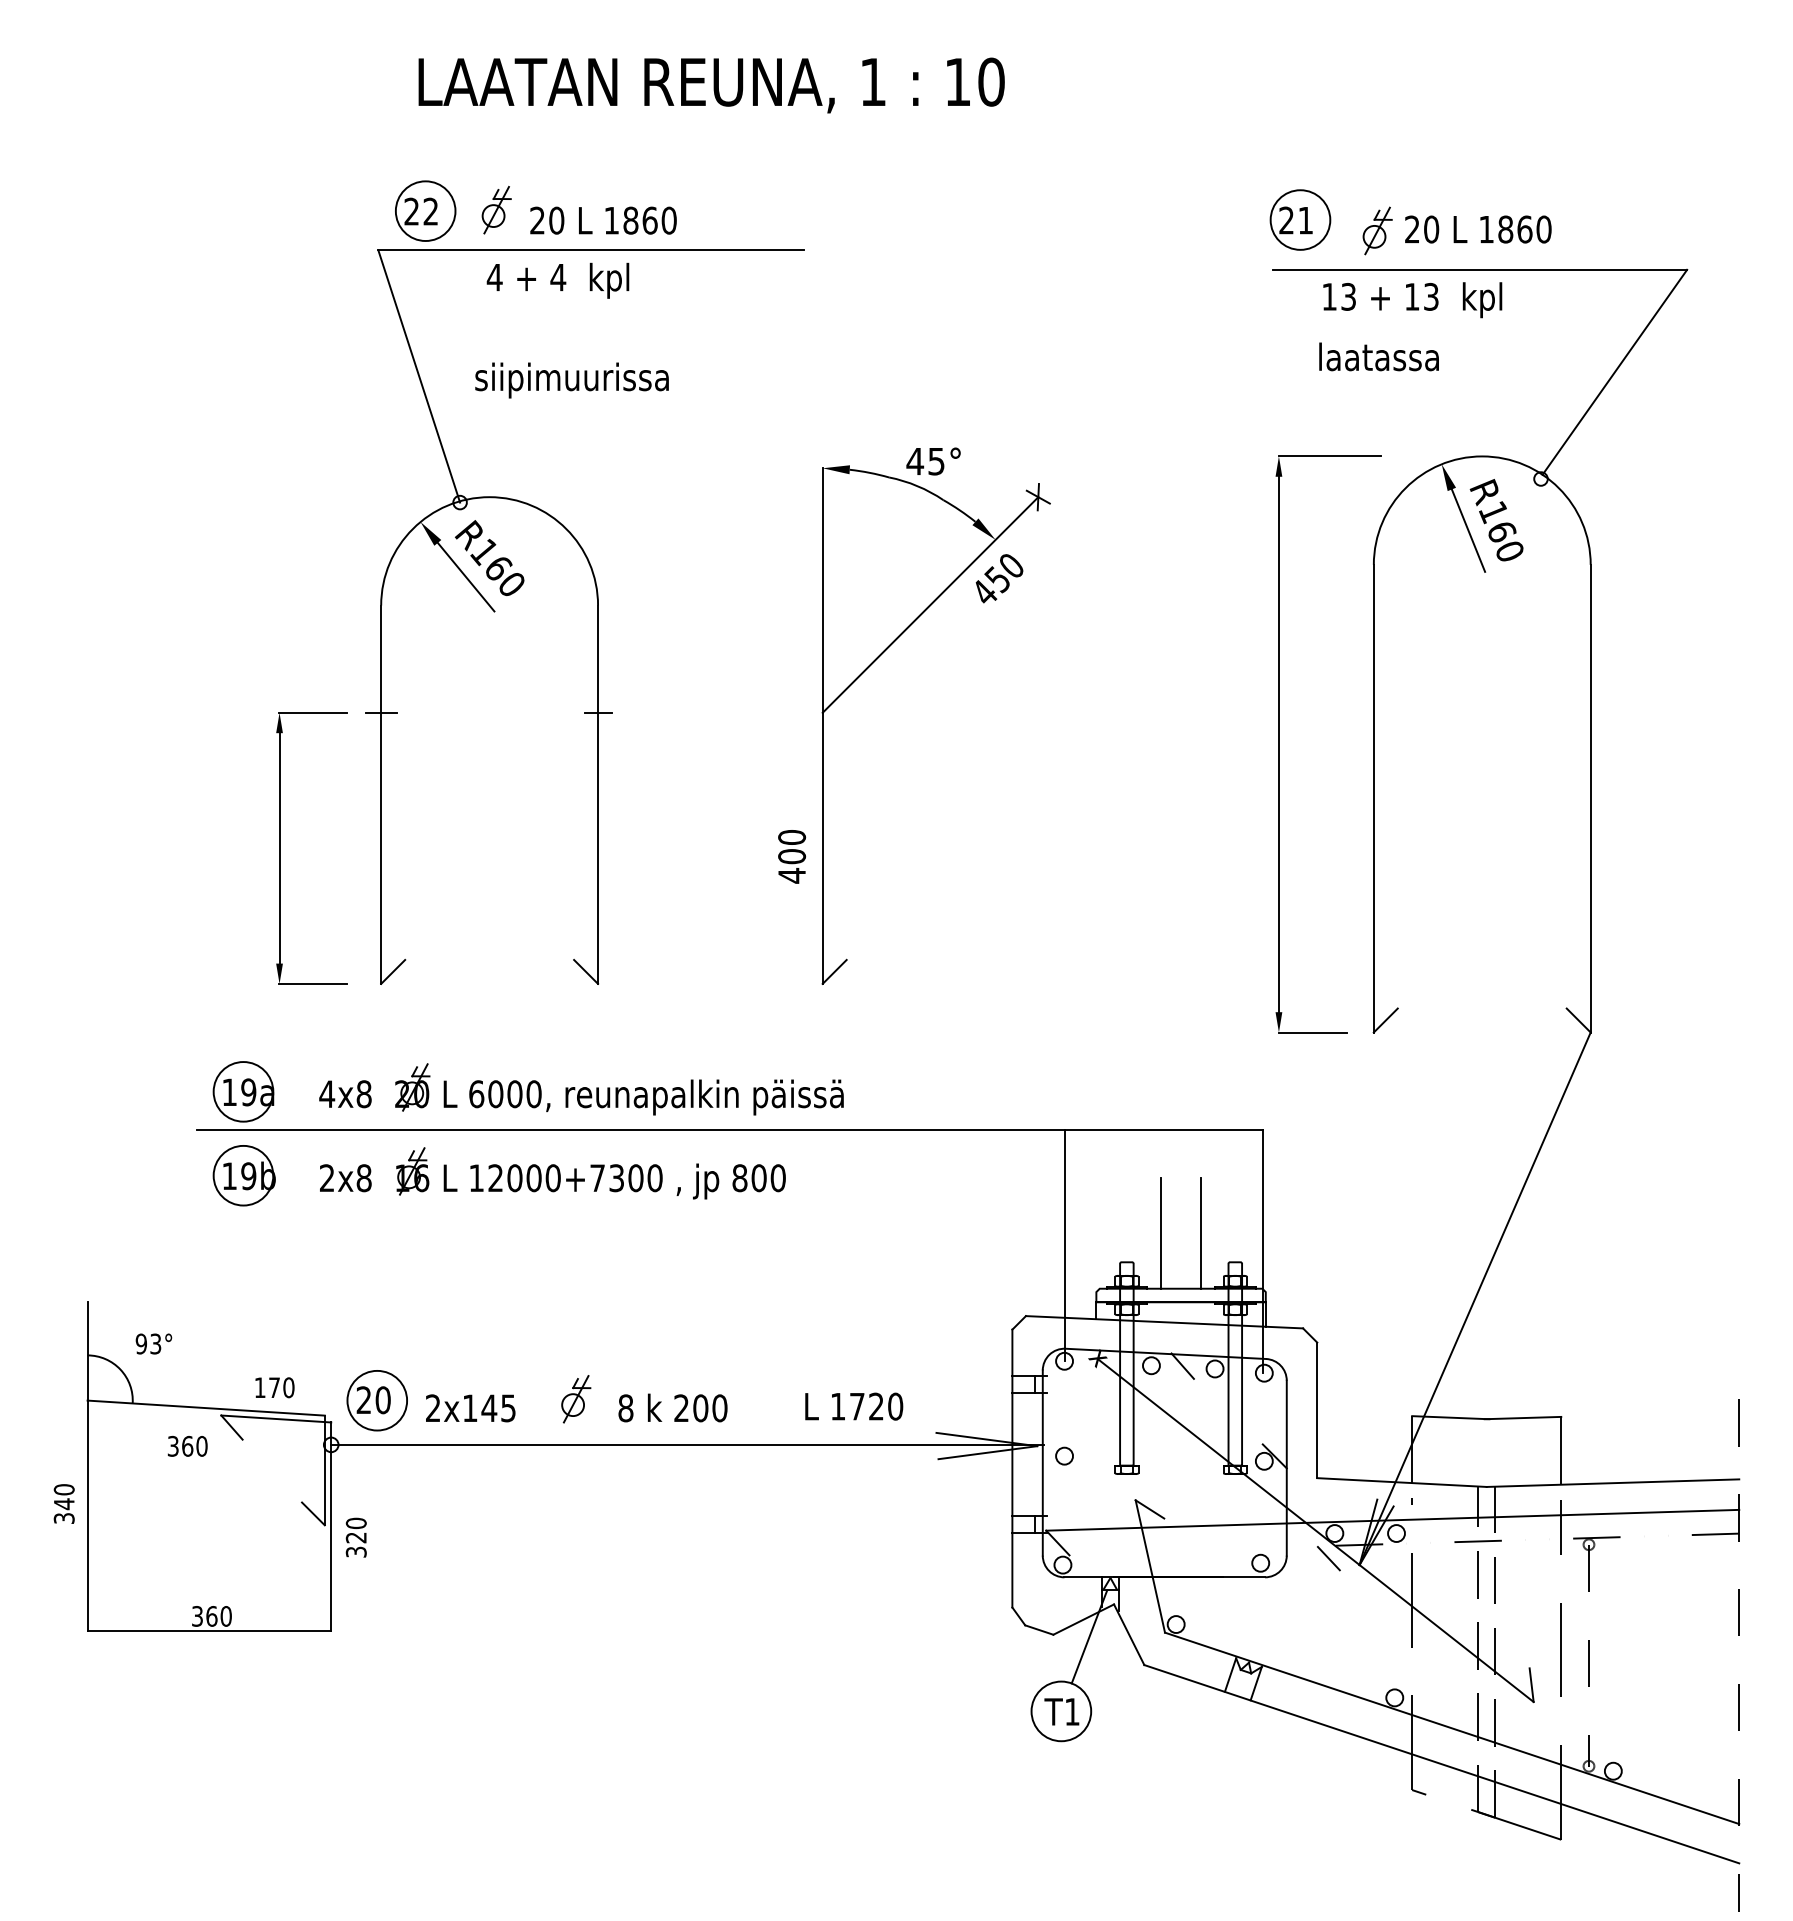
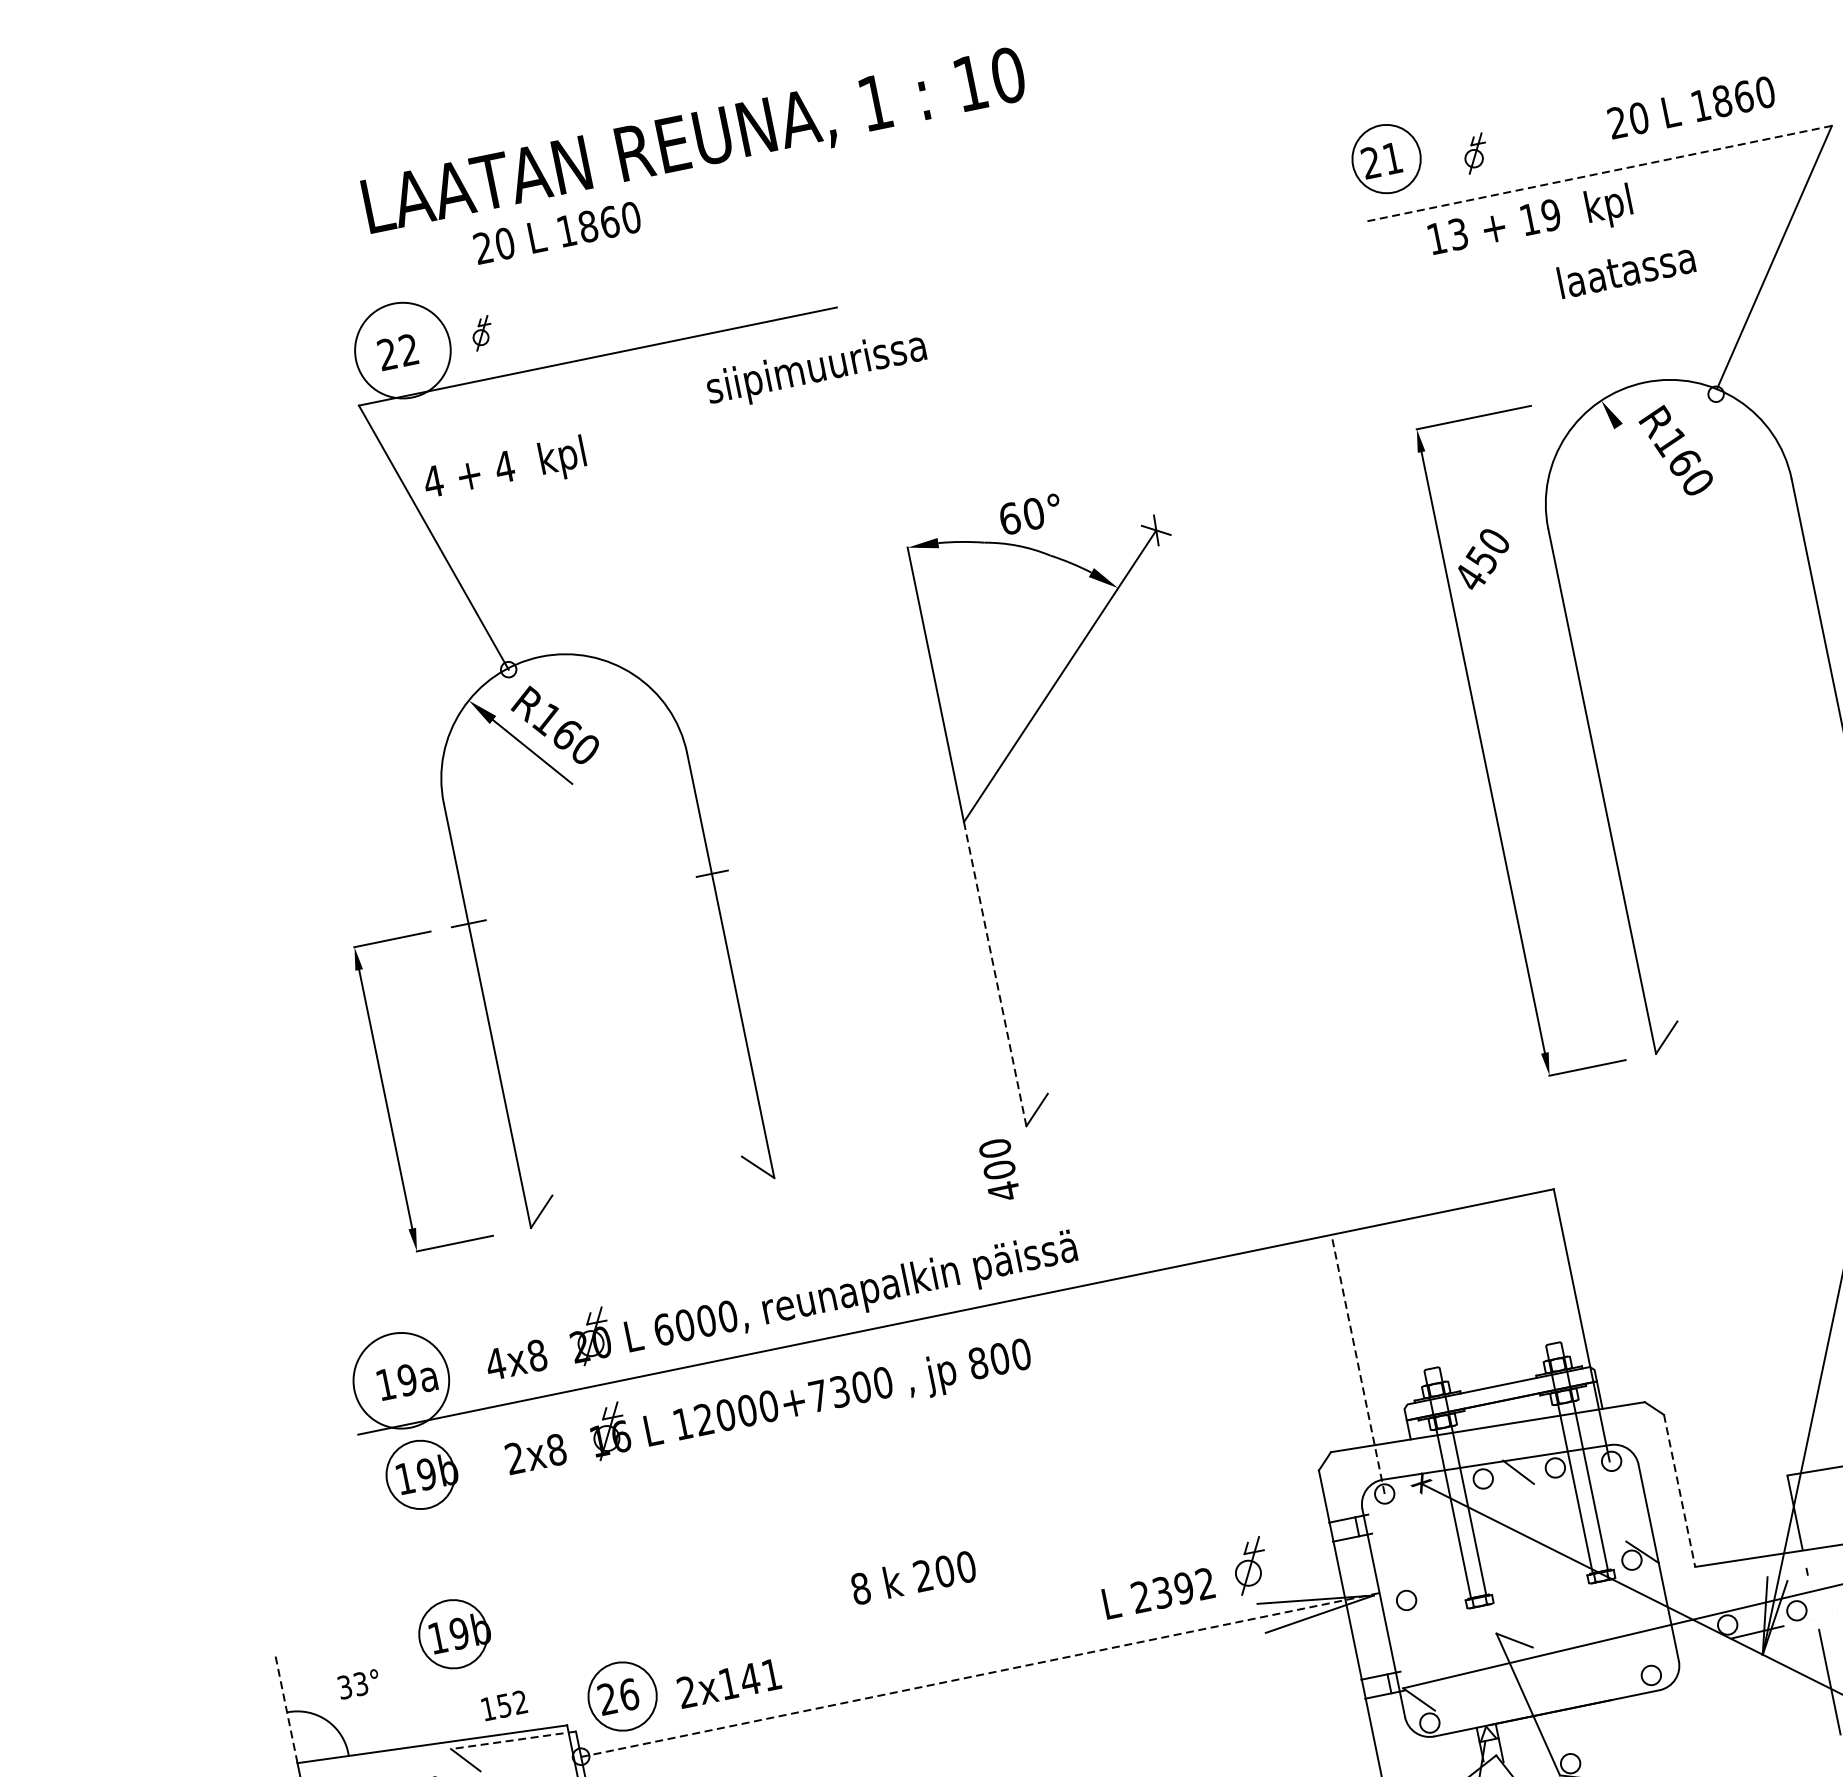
part: (496, 210) -> (482, 333), size x0.6
circle: (425, 211) -> (402, 351), size x1.4
text: (603, 220) -> (557, 232), moved
text: (1478, 229) -> (1691, 107), moved
part: (1377, 230) -> (1475, 153), size x0.7
line: (1480, 269) -> (1599, 173), solid -> dashed
text: (557, 280) -> (504, 470), moved
text: (1430, 296) -> (1550, 214), 13 -> 19
text: (1378, 356) -> (1625, 269), moved
text: (571, 380) -> (816, 370), moved
text: (925, 461) -> (1021, 516), 45° -> 60°
line: (1468, 530) -> (1646, 468), removed
text: (999, 578) -> (1483, 558), moved
line: (822, 848) -> (995, 974), solid -> dashed
text: (792, 856) -> (1000, 1169), moved
circle: (243, 1091) -> (401, 1380), size x1.4
line: (1160, 1232) -> (1462, 1327), removed
line: (1201, 1232) -> (1508, 1317), removed
line: (1064, 1245) -> (1358, 1364), solid -> dashed
part: (243, 1317) -> (453, 1633), added
text: (140, 1343) -> (343, 1686), 93° -> 33°
line: (87, 1350) -> (285, 1706), solid -> dashed
text: (281, 1387) -> (512, 1703), 170 -> 152
text: (382, 1399) -> (628, 1693), 20 -> 26
part: (576, 1399) -> (1250, 1566), moved
text: (866, 1406) -> (1172, 1590), 1720 -> 2392
text: (672, 1407) -> (912, 1577), moved
text: (508, 1408) -> (771, 1675), 2x145 -> 2x141
line: (1317, 1410) -> (1679, 1490), solid -> dashed
line: (275, 1418) -> (512, 1739), solid -> dashed
line: (688, 1445) -> (982, 1675), solid -> dashed
line: (1328, 1558) -> (1726, 1654), removed

